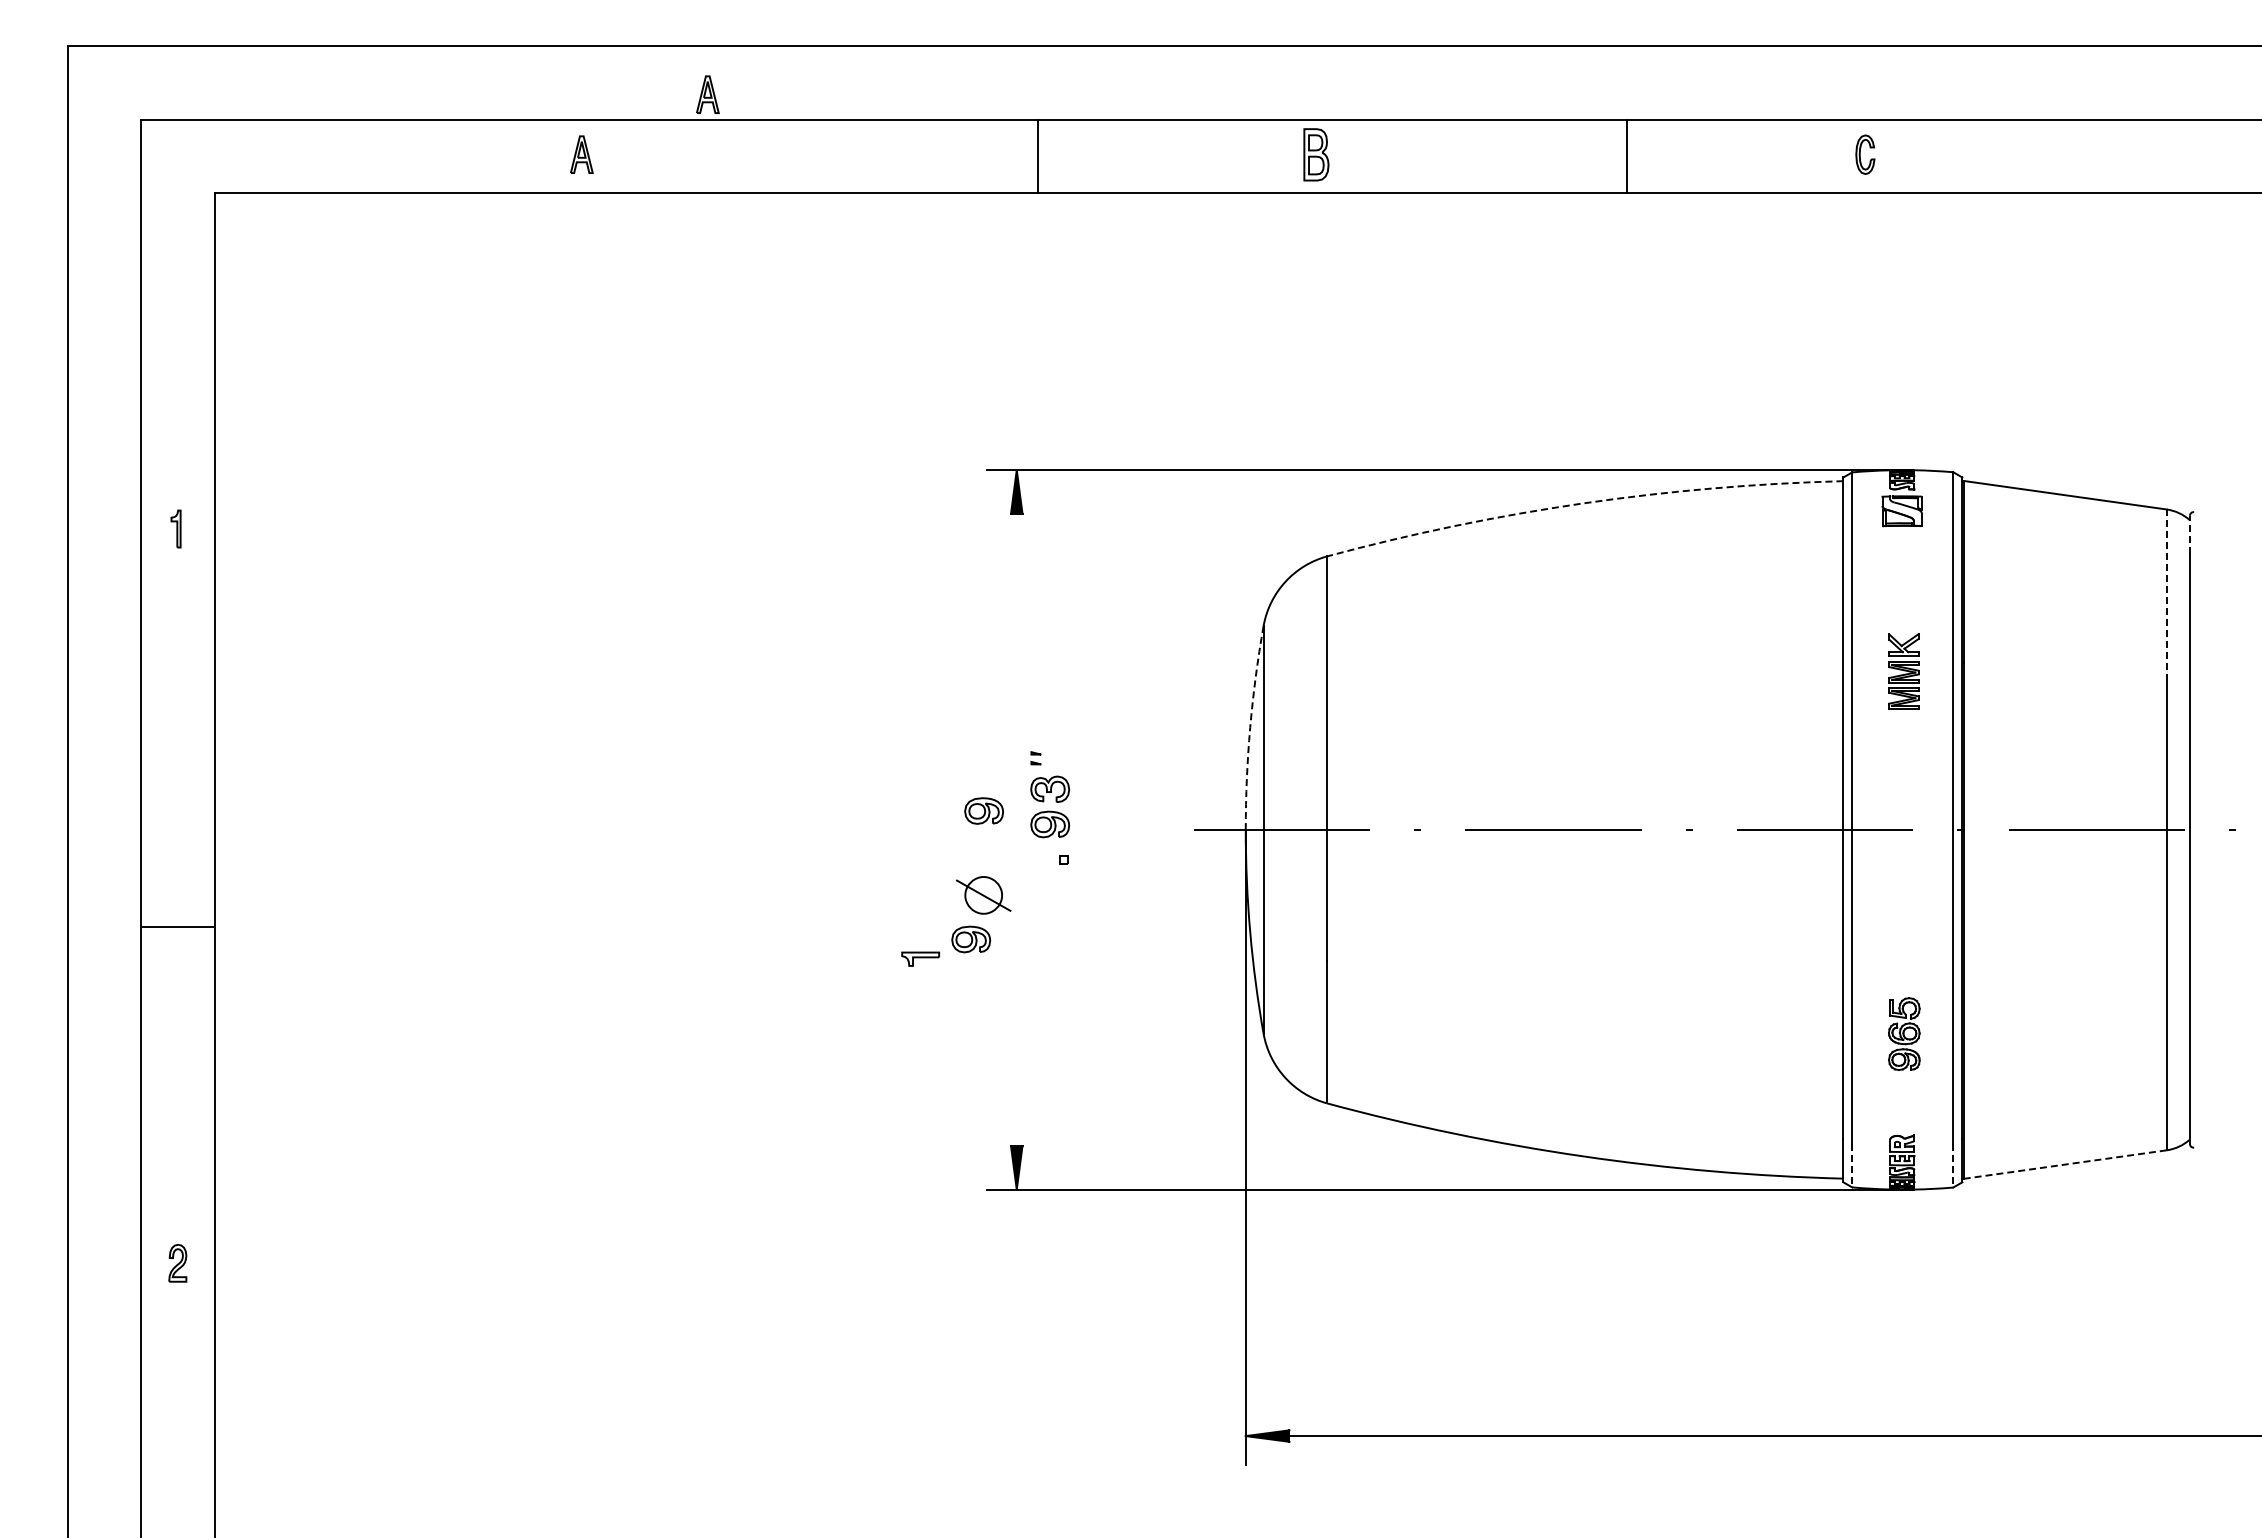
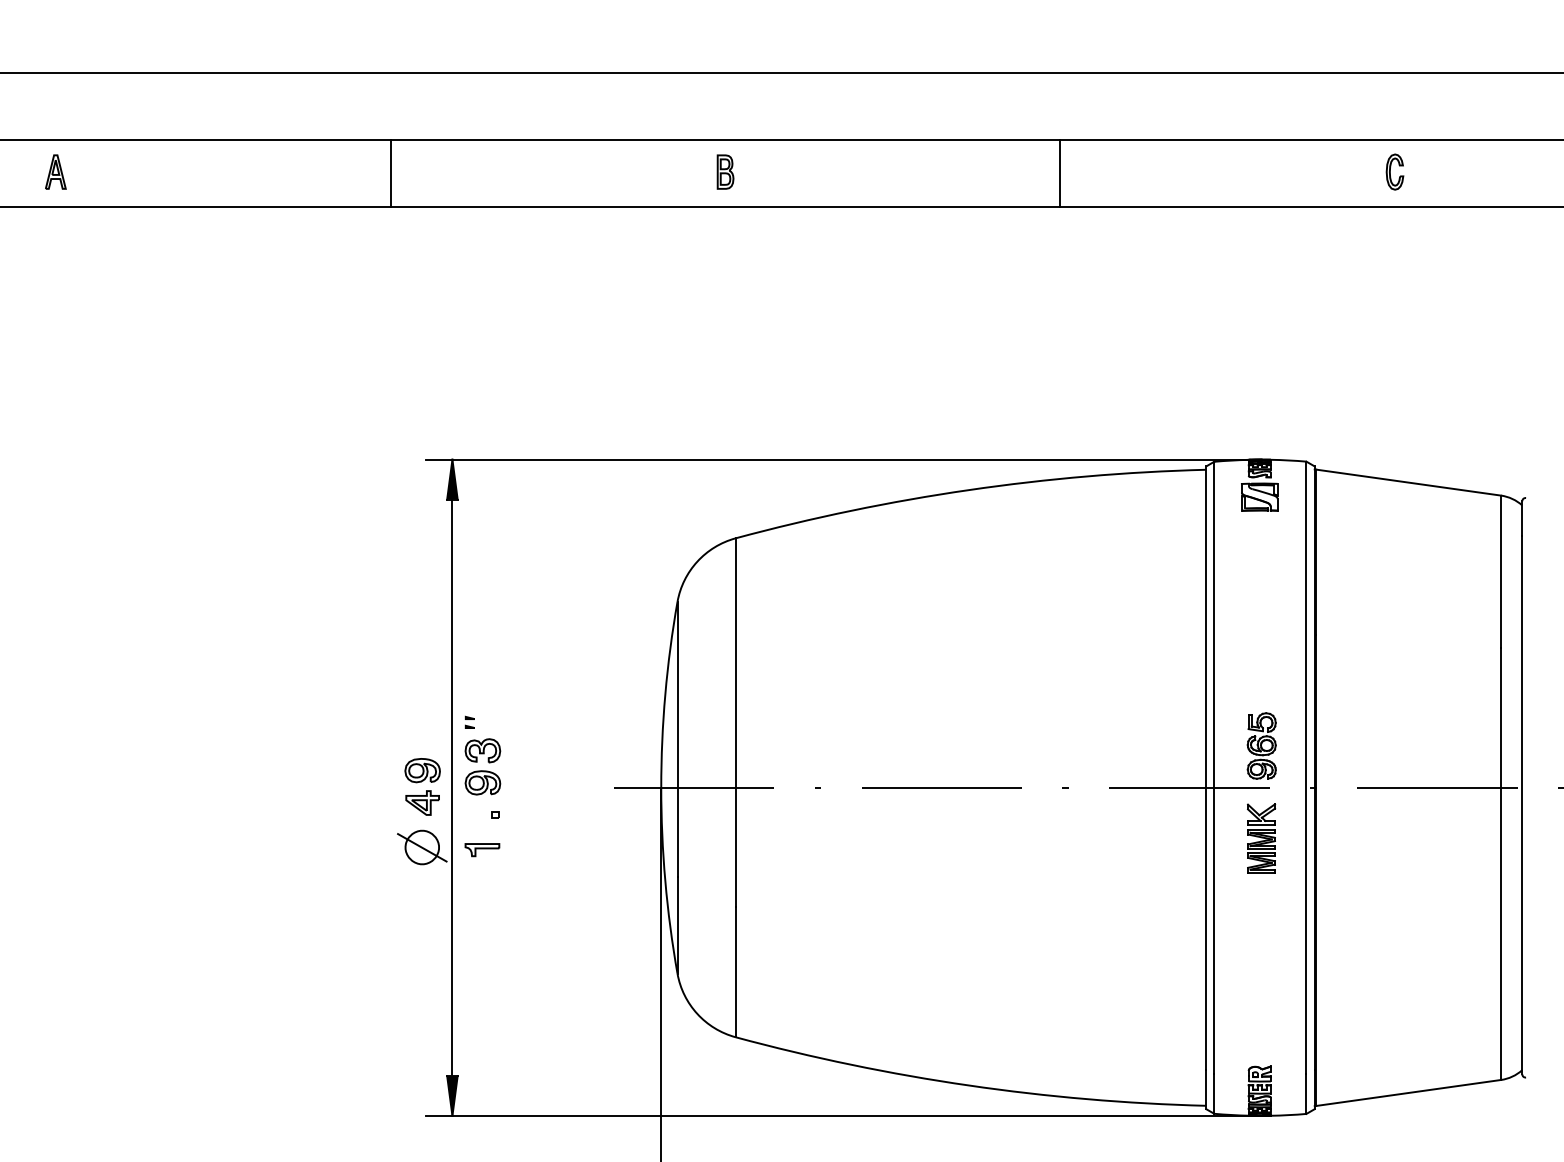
part: (707, 94) -> (170, 117), removed
part: (1315, 154) -> (724, 171), size x0.71
part: (1865, 154) -> (1395, 171), moved
line: (1037, 155) -> (390, 172), moved
line: (1627, 155) -> (1060, 172), moved
arc: (1583, 503) -> (969, 490), dashed -> solid
line: (2189, 534) -> (1521, 518), dashed -> solid
line: (2166, 593) -> (1500, 572), dashed -> solid
part: (1903, 671) -> (1261, 838), moved
arc: (1250, 727) -> (665, 694), dashed -> solid
line: (1016, 829) -> (452, 787), added
part: (983, 846) -> (422, 802), added
part: (971, 939) -> (411, 887), removed
part: (920, 958) -> (482, 849), moved
part: (1904, 1033) -> (1261, 745), moved
line: (2064, 1164) -> (1407, 1092), dashed -> solid
line: (1852, 1165) -> (1214, 1093), dashed -> solid
line: (1953, 1165) -> (1306, 1093), dashed -> solid

